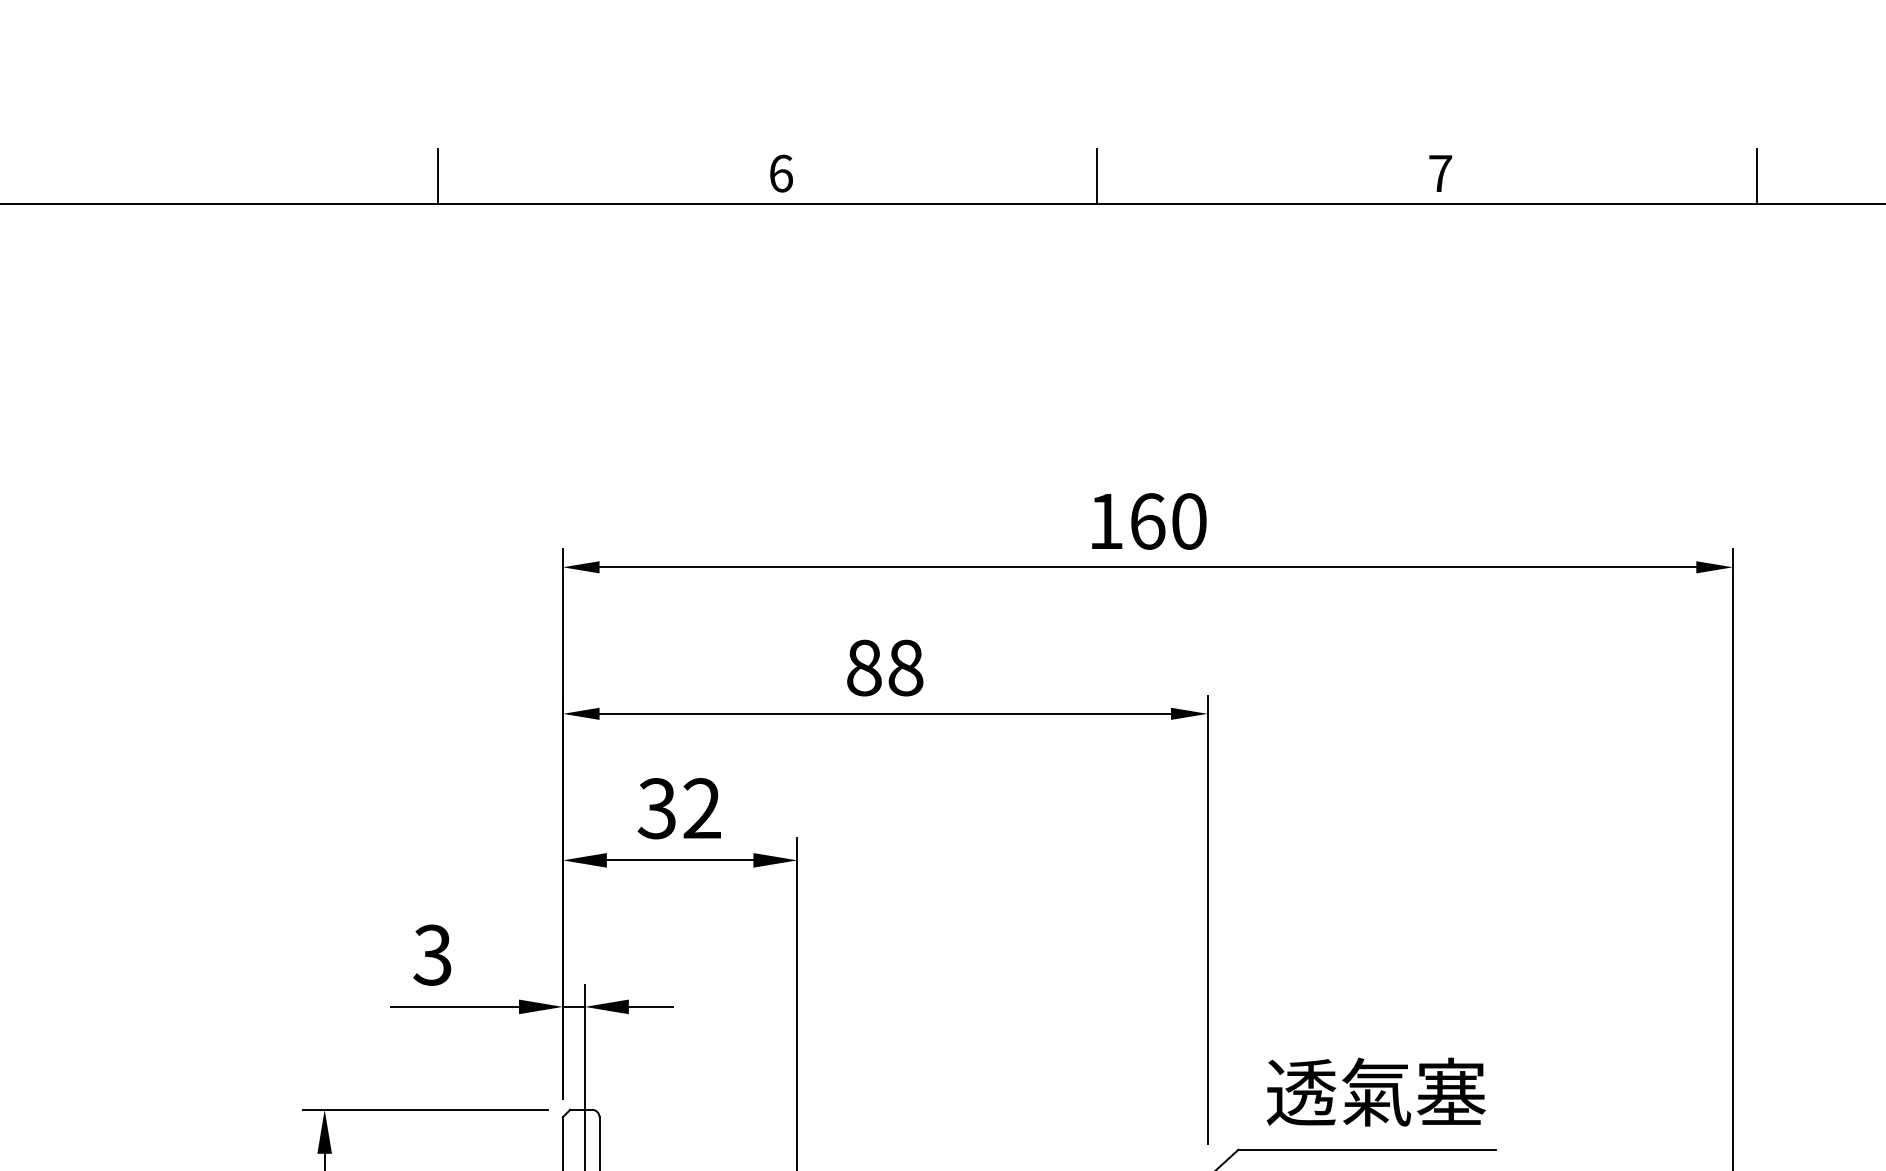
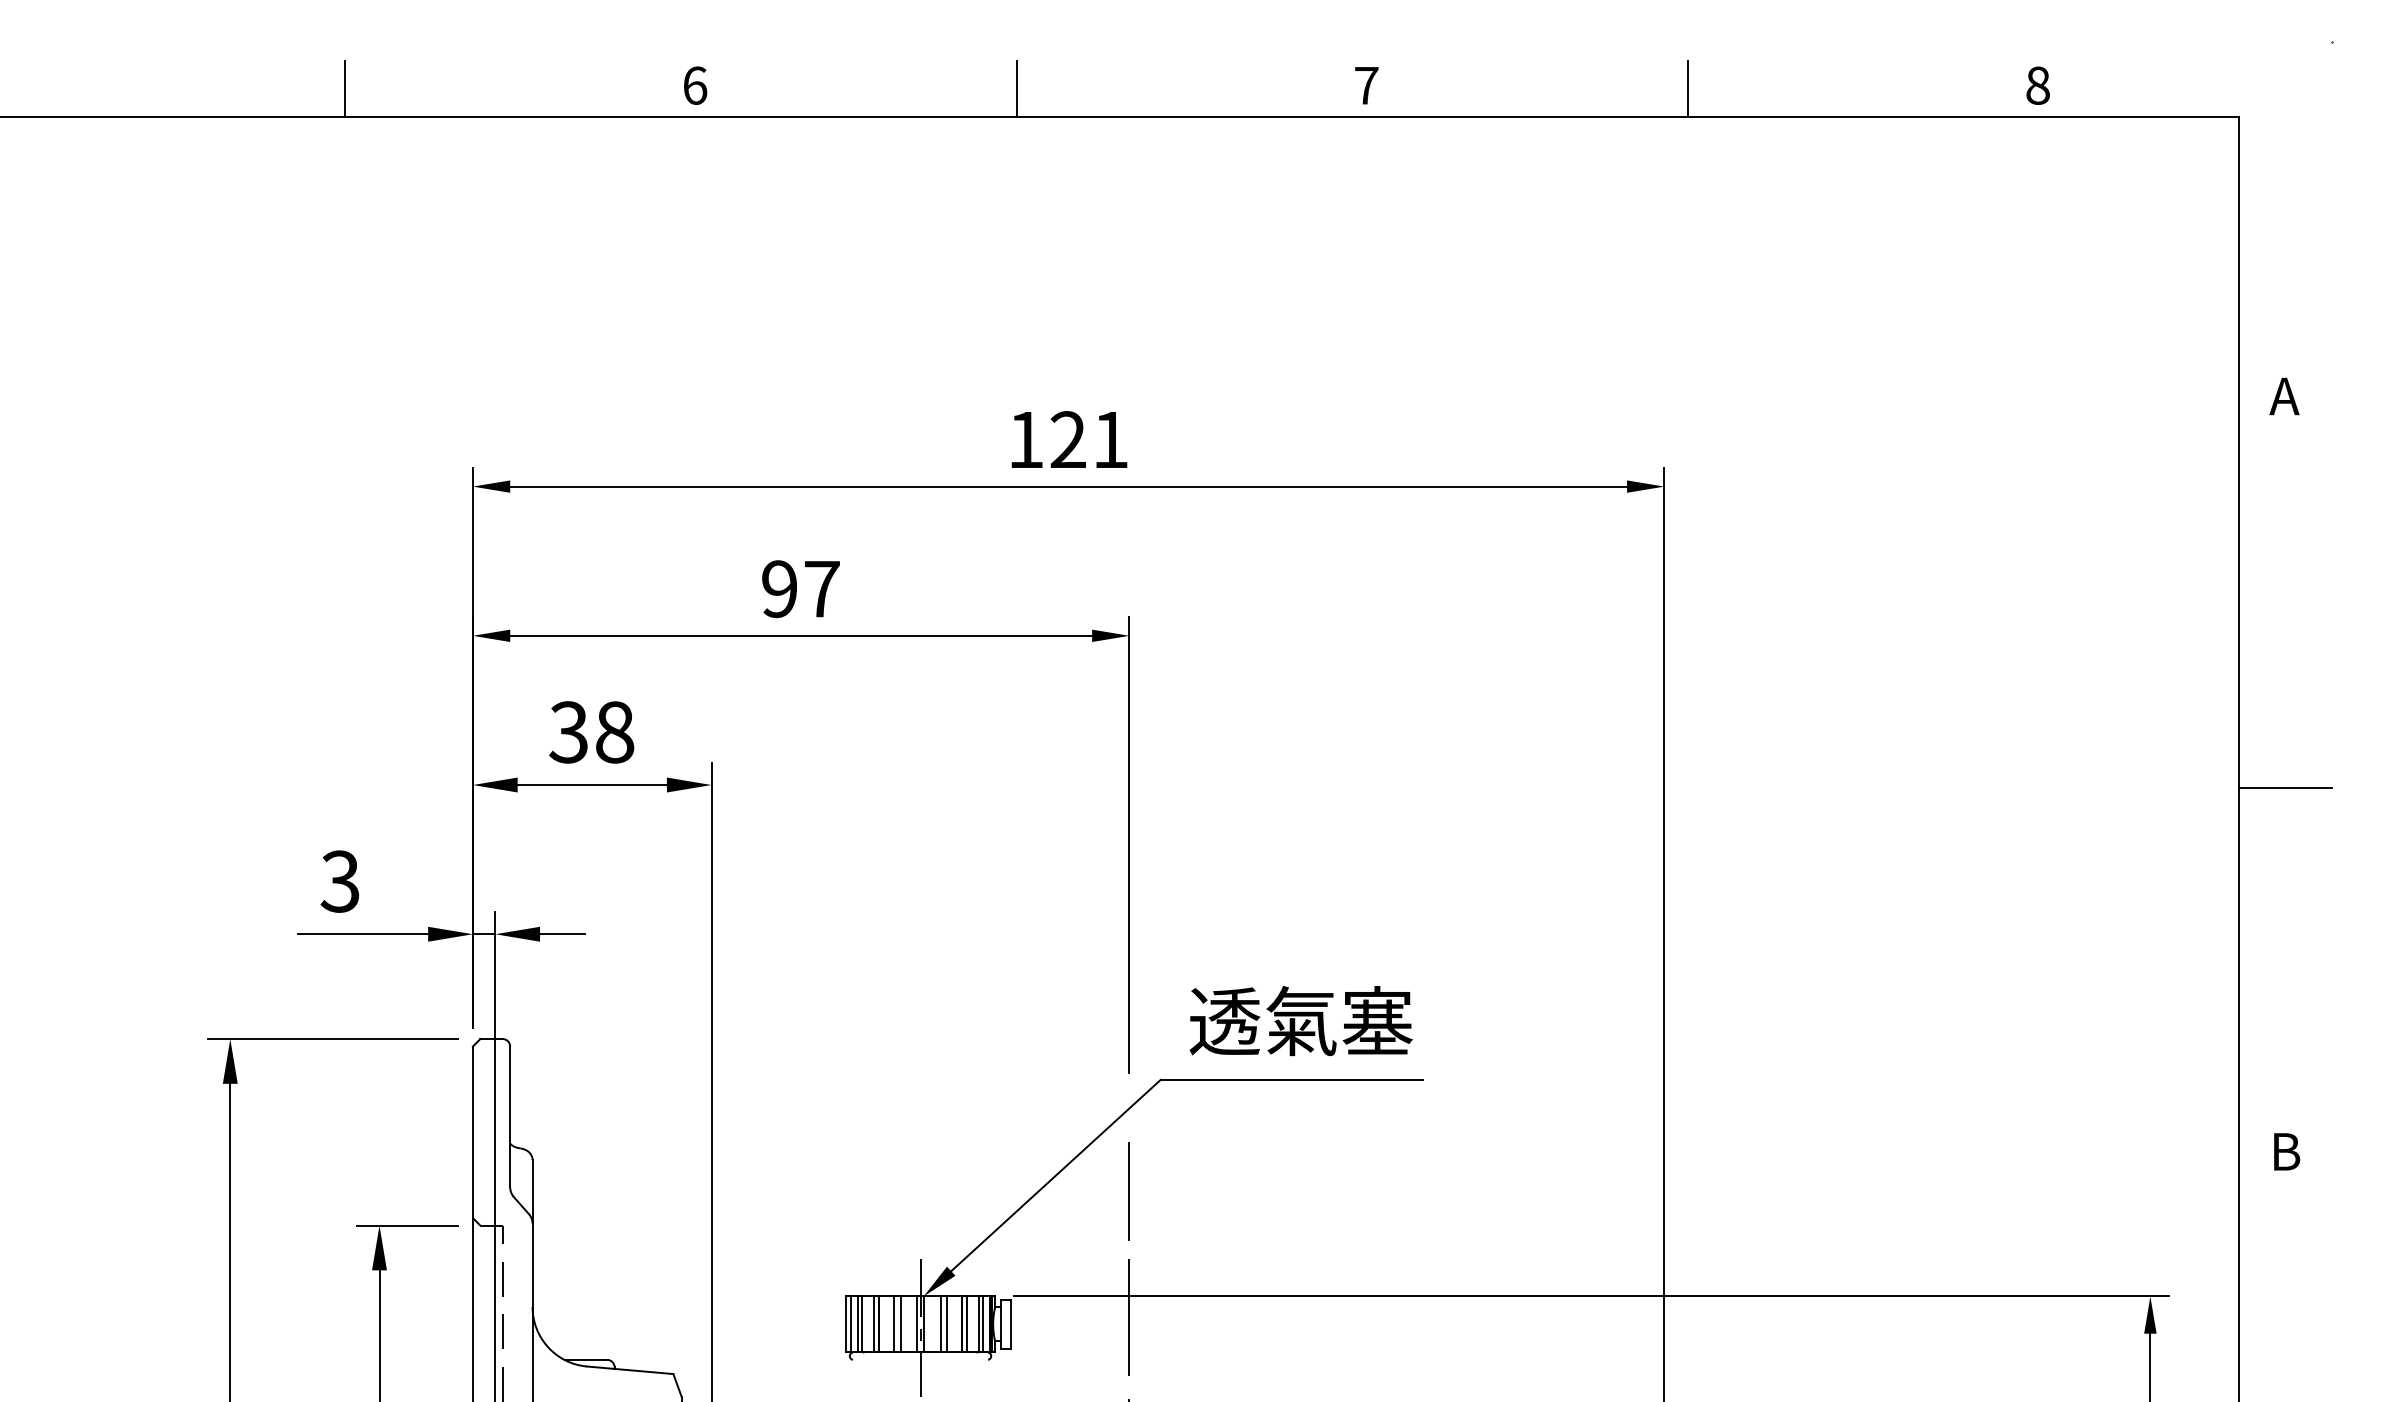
text: (1168, 521) -> (1089, 439), 160 -> 121
text: (884, 668) -> (800, 589), 88 -> 97
text: (701, 808) -> (614, 732), 32 -> 38

